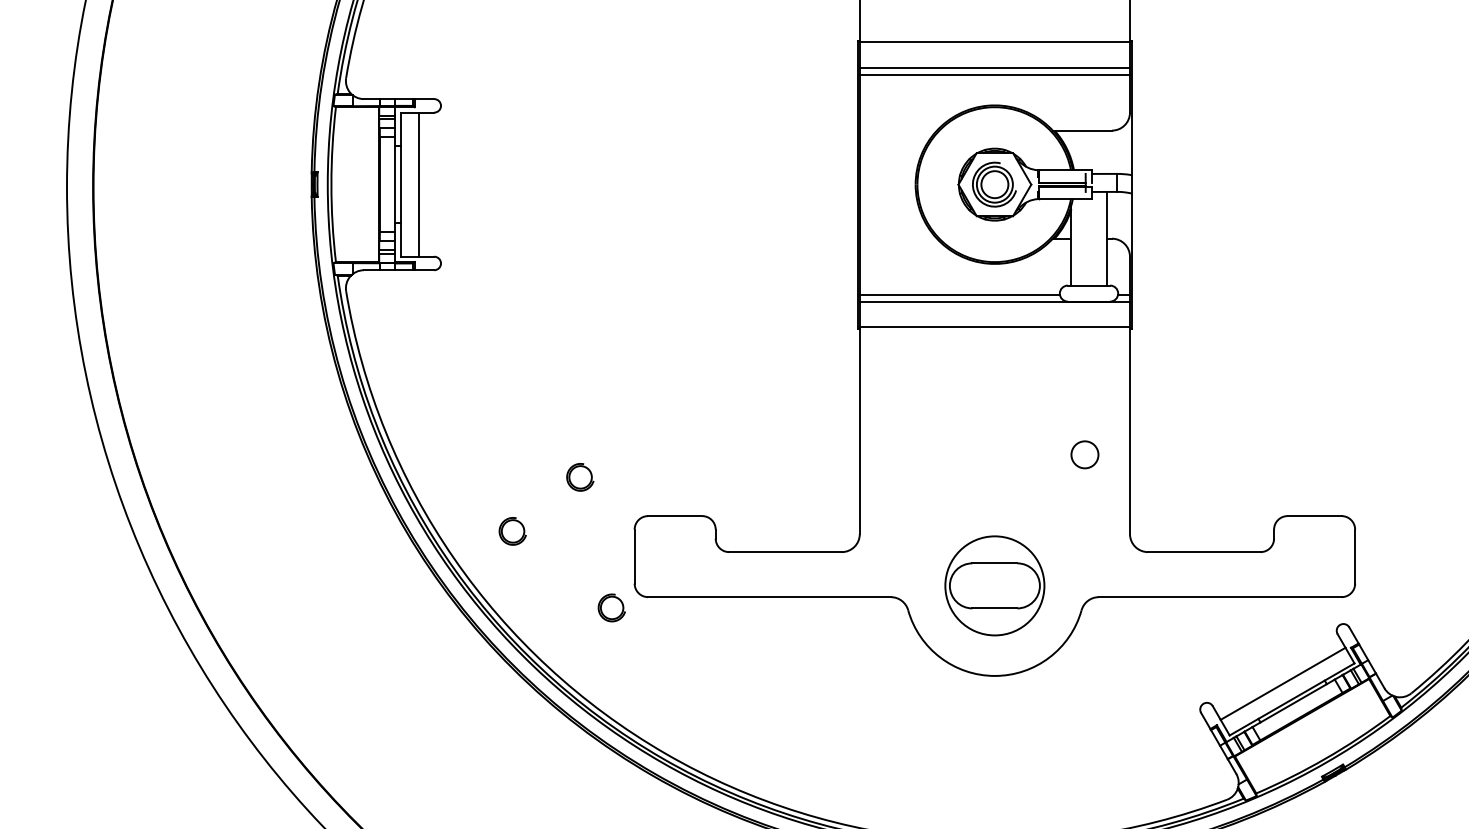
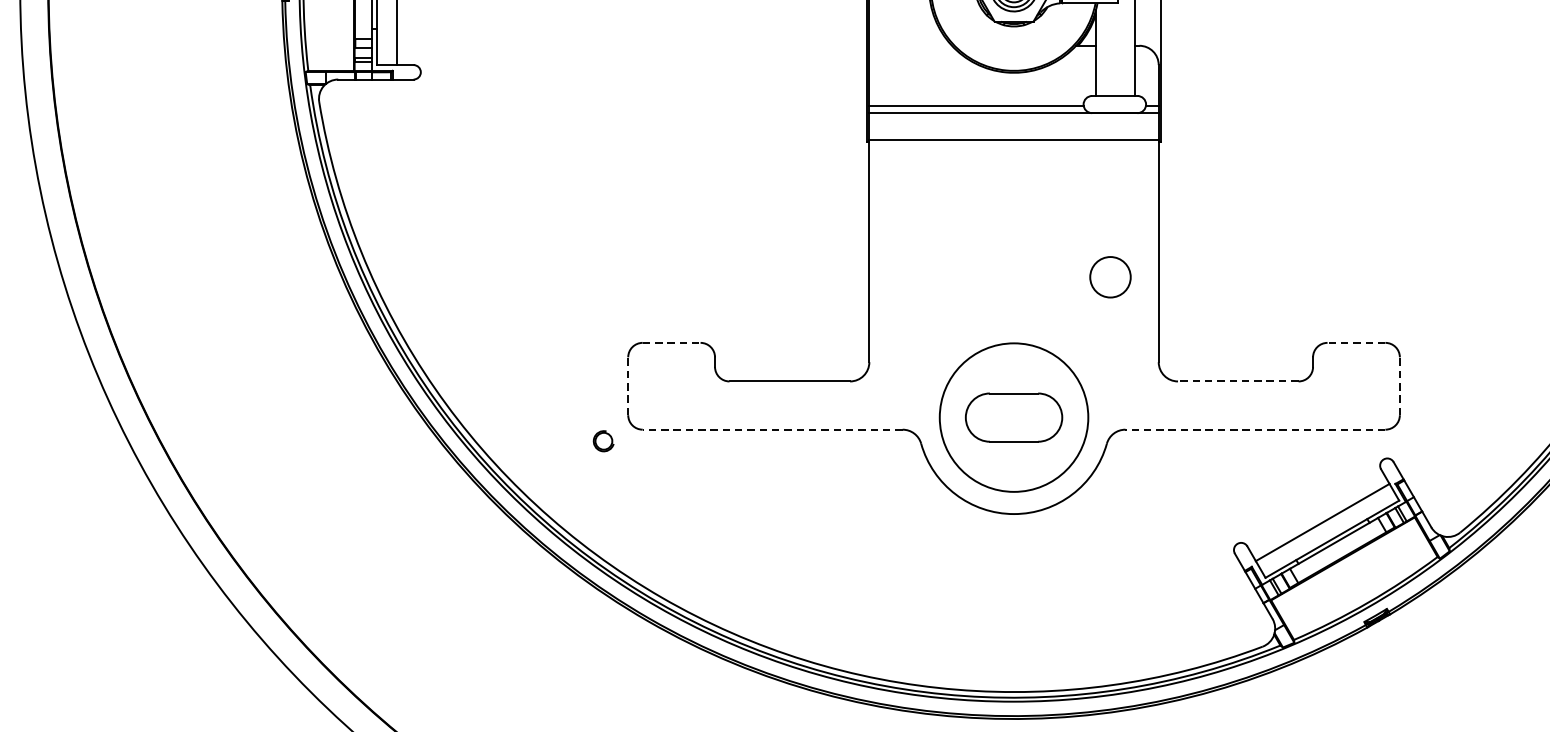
circle: (1084, 454) -> (1110, 276), size x1.4
part: (580, 477) -> (570, 301), removed
line: (675, 516) -> (671, 343), solid -> dashed
line: (1314, 516) -> (1356, 343), solid -> dashed
part: (512, 531) -> (497, 359), removed
line: (1203, 552) -> (1237, 381), solid -> dashed
line: (634, 556) -> (628, 386), solid -> dashed
line: (1355, 556) -> (1400, 386), solid -> dashed
circle: (994, 585) -> (1013, 417), size x1.4
line: (769, 597) -> (772, 430), solid -> dashed
line: (1219, 597) -> (1254, 430), solid -> dashed
part: (611, 607) -> (603, 440), size x0.7

